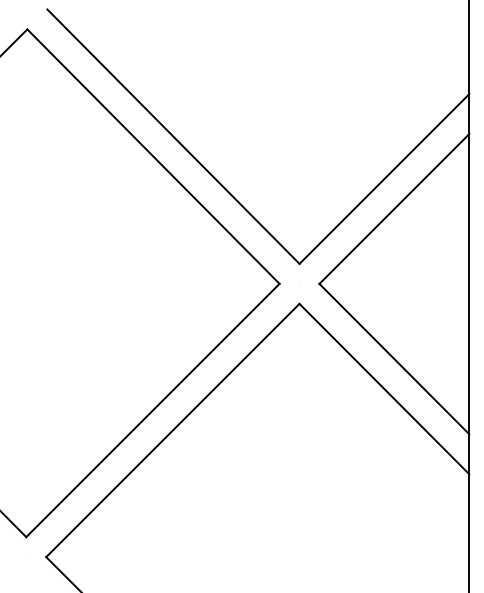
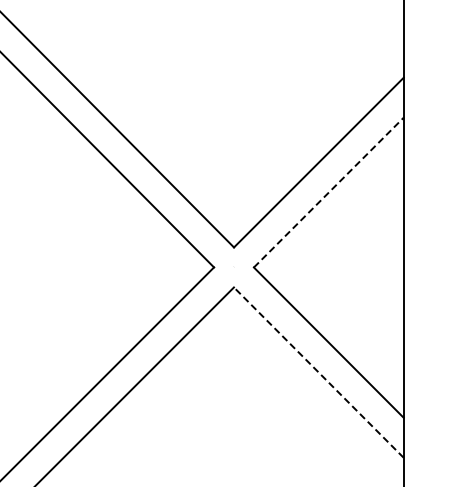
line: (394, 208) -> (328, 192), solid -> dashed
line: (384, 388) -> (318, 372), solid -> dashed

